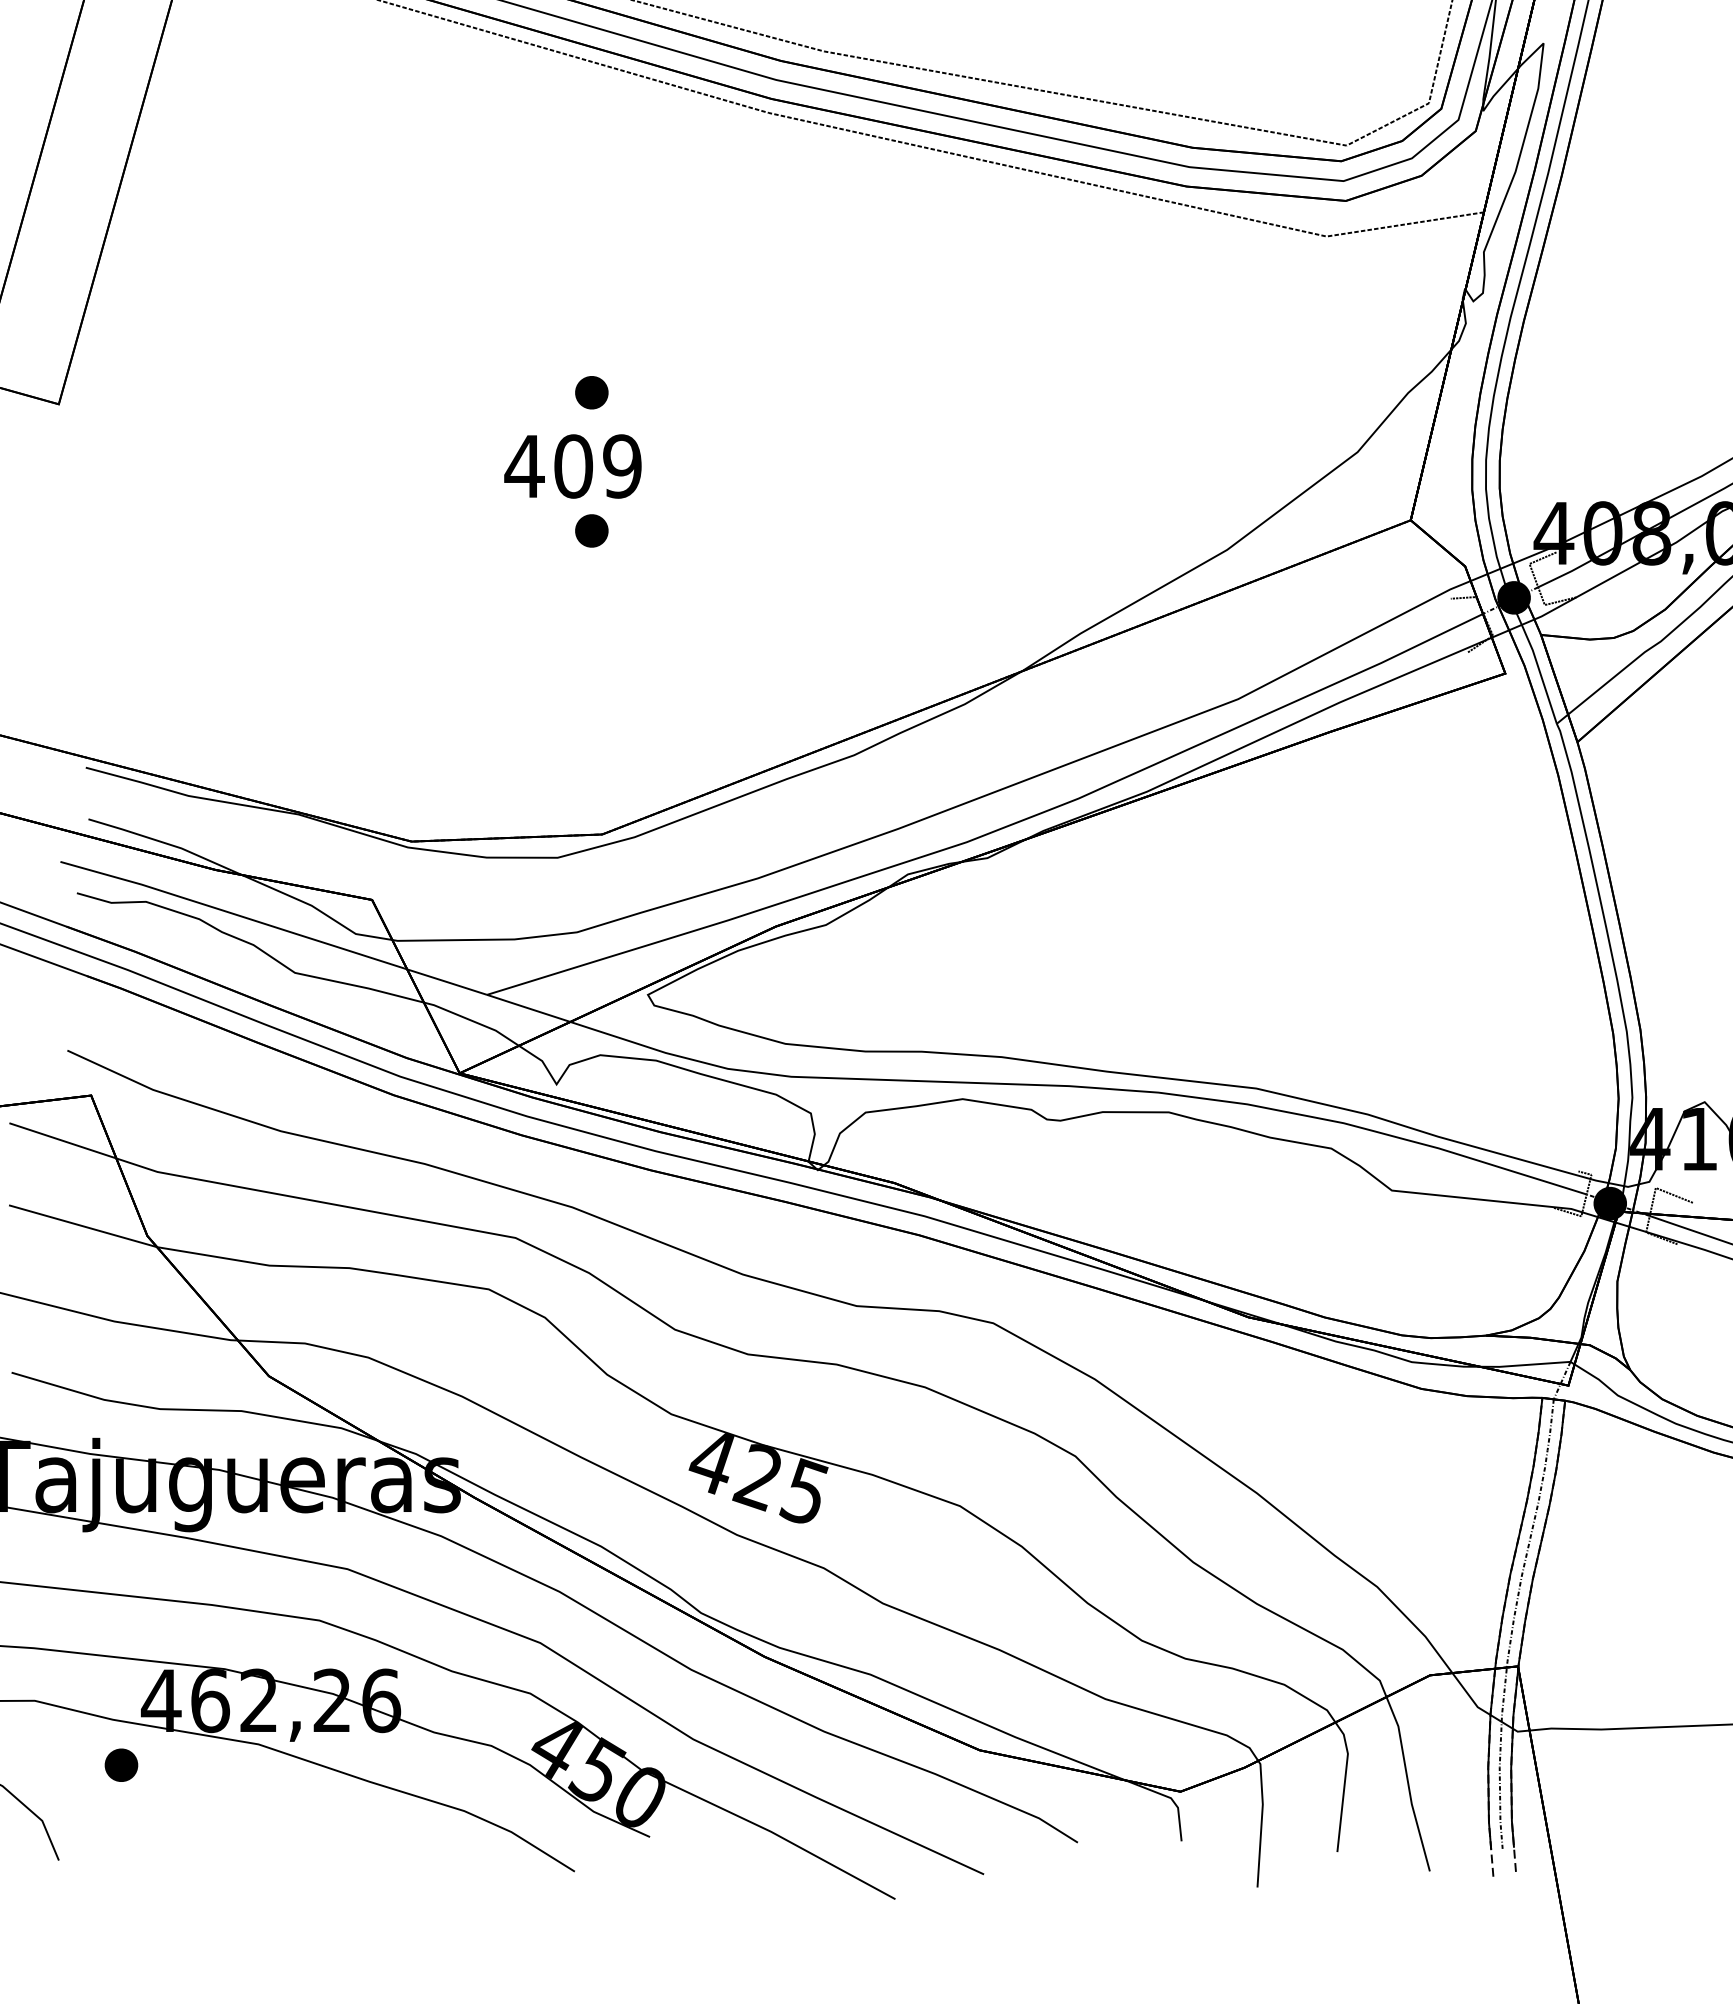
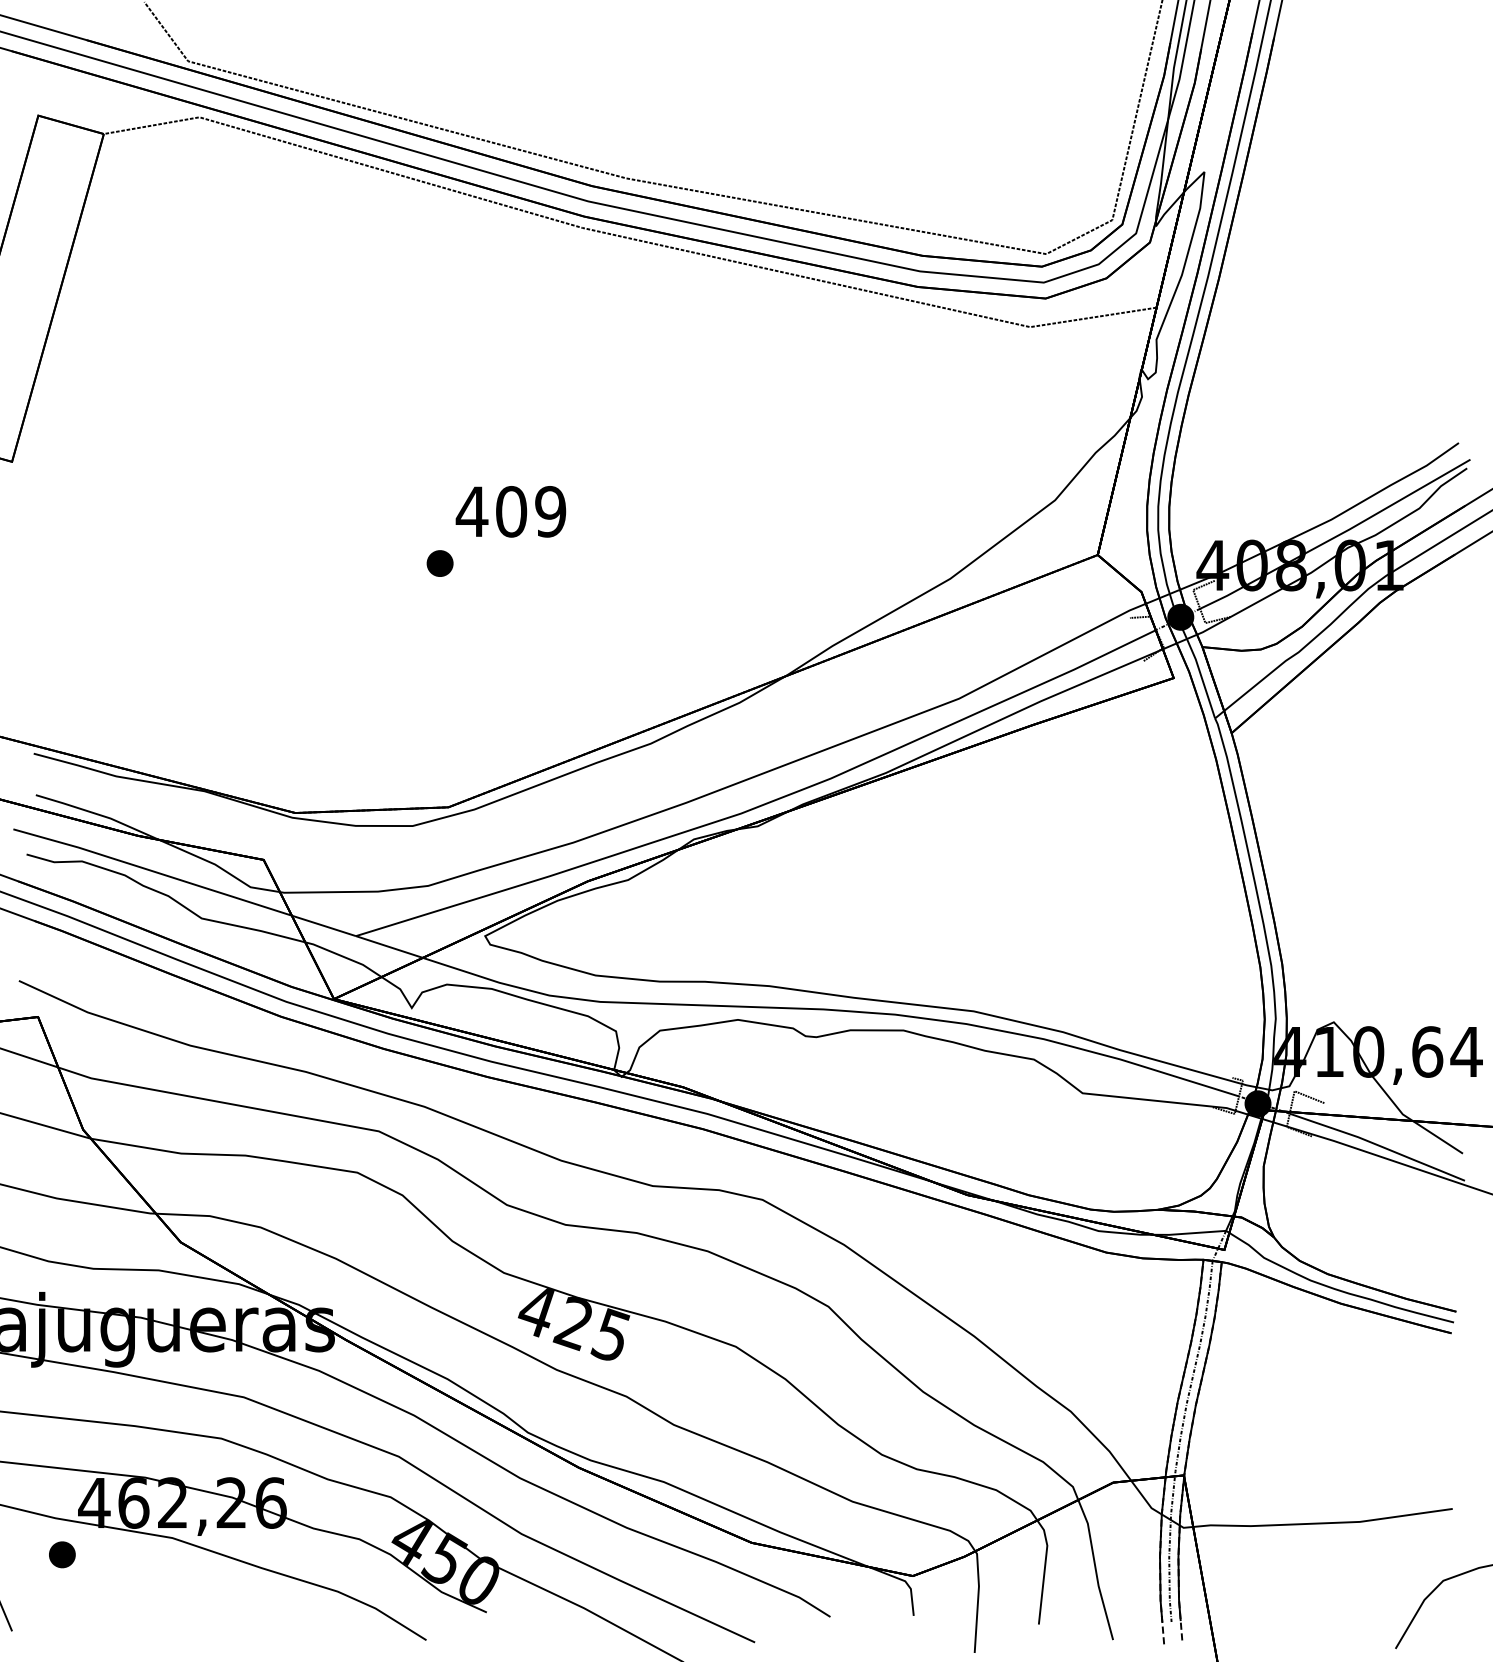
part: (591, 392) -> (439, 452), removed
text: (572, 466) -> (510, 511), moved

